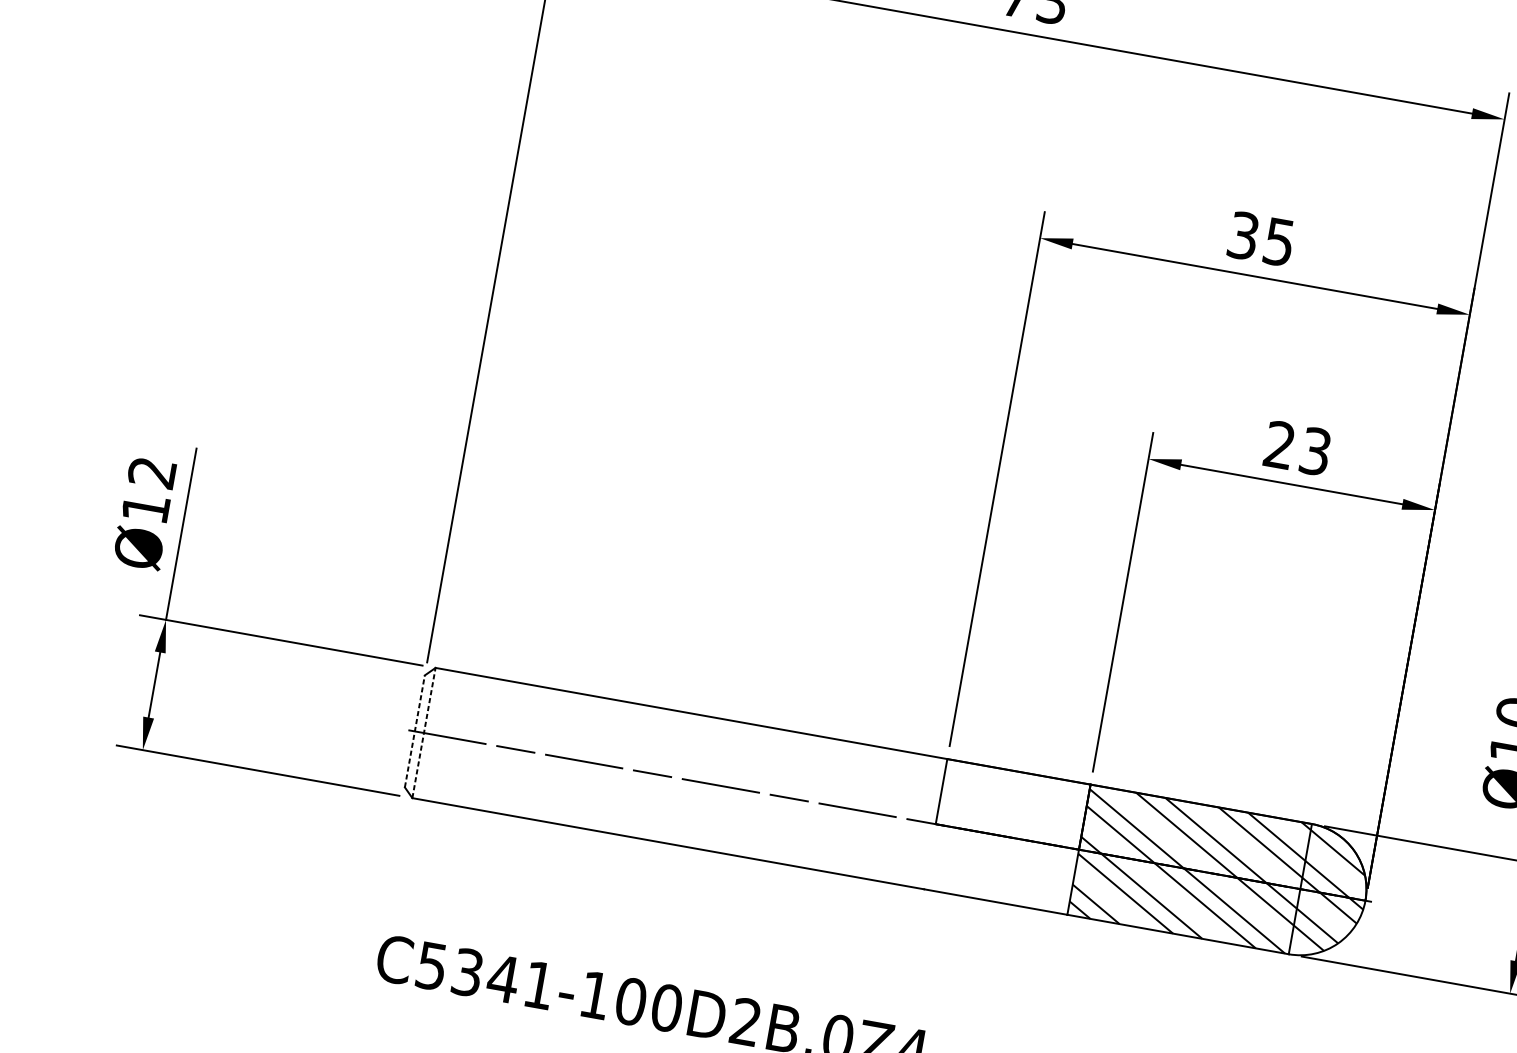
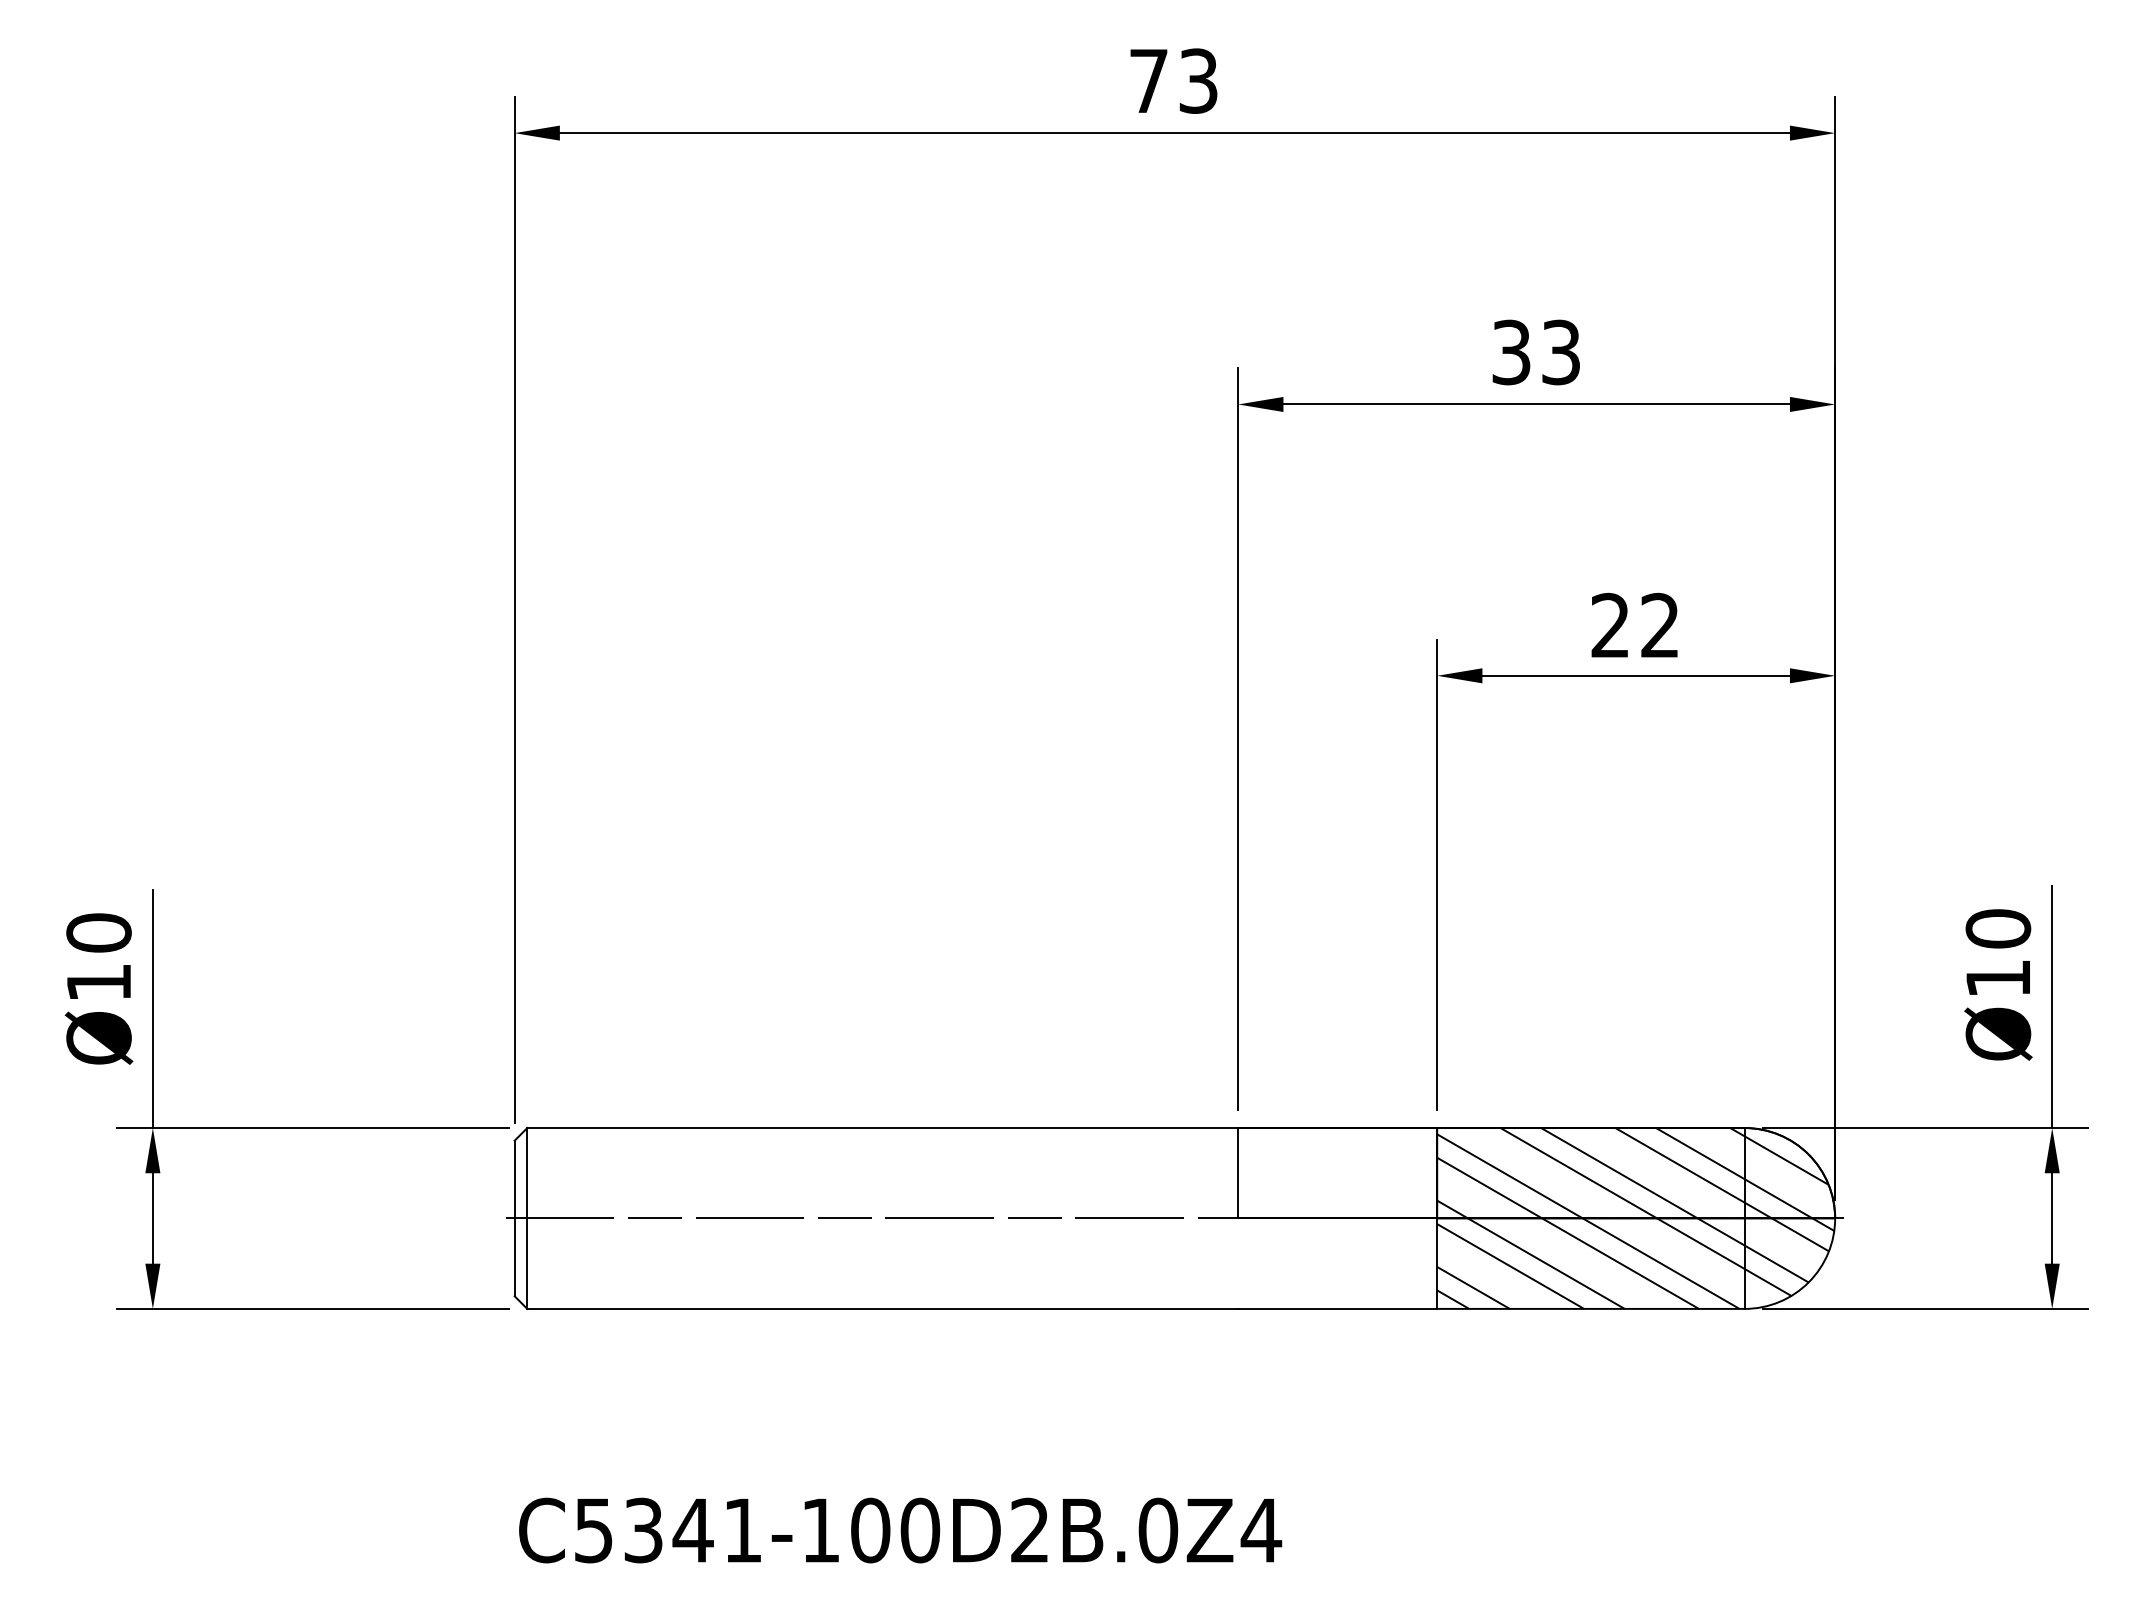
text: (1278, 241) -> (1560, 351), 35 -> 33
text: (1315, 451) -> (1660, 625), 23 -> 22
text: (151, 472) -> (98, 932), Ø12 -> Ø10
line: (414, 731) -> (514, 1218), dashed -> solid
line: (424, 732) -> (527, 1217), dashed -> solid

